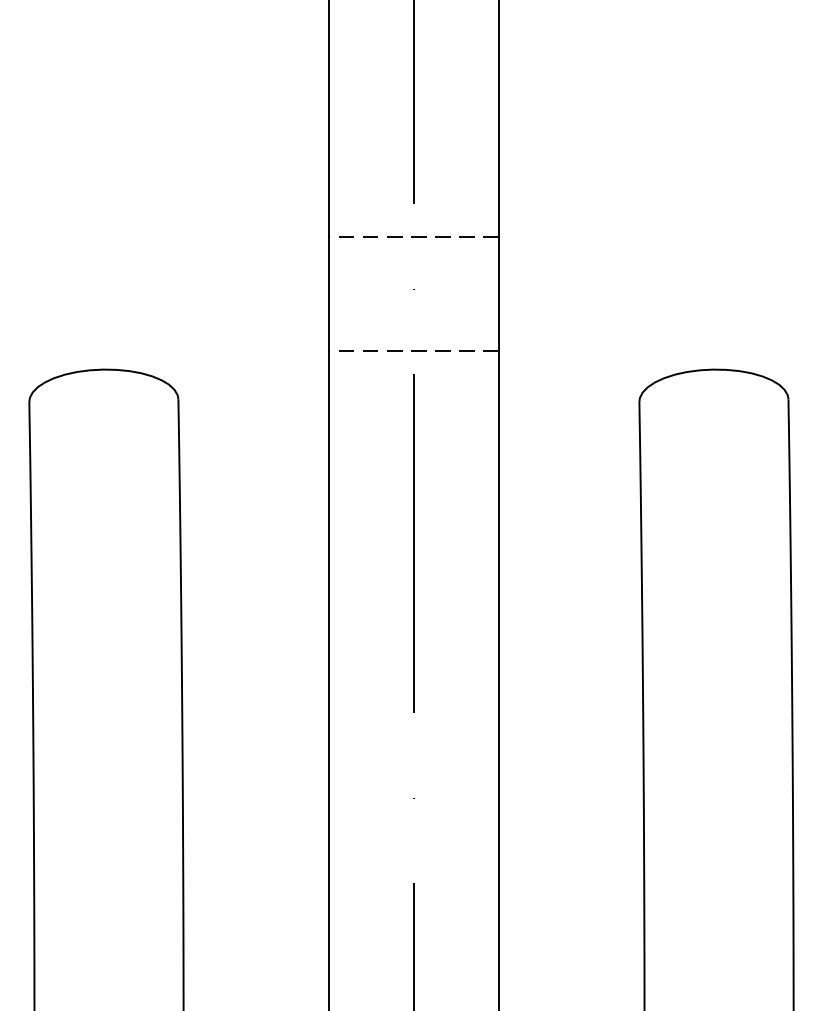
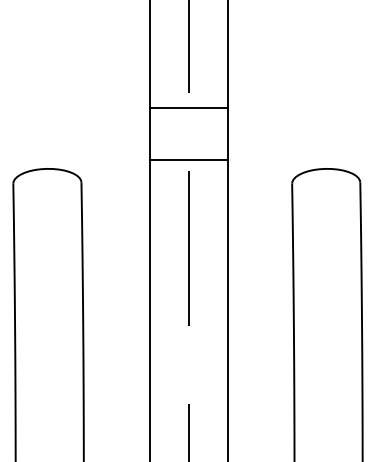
line: (414, 237) -> (189, 108), dashed -> solid
line: (414, 351) -> (189, 160), dashed -> solid

